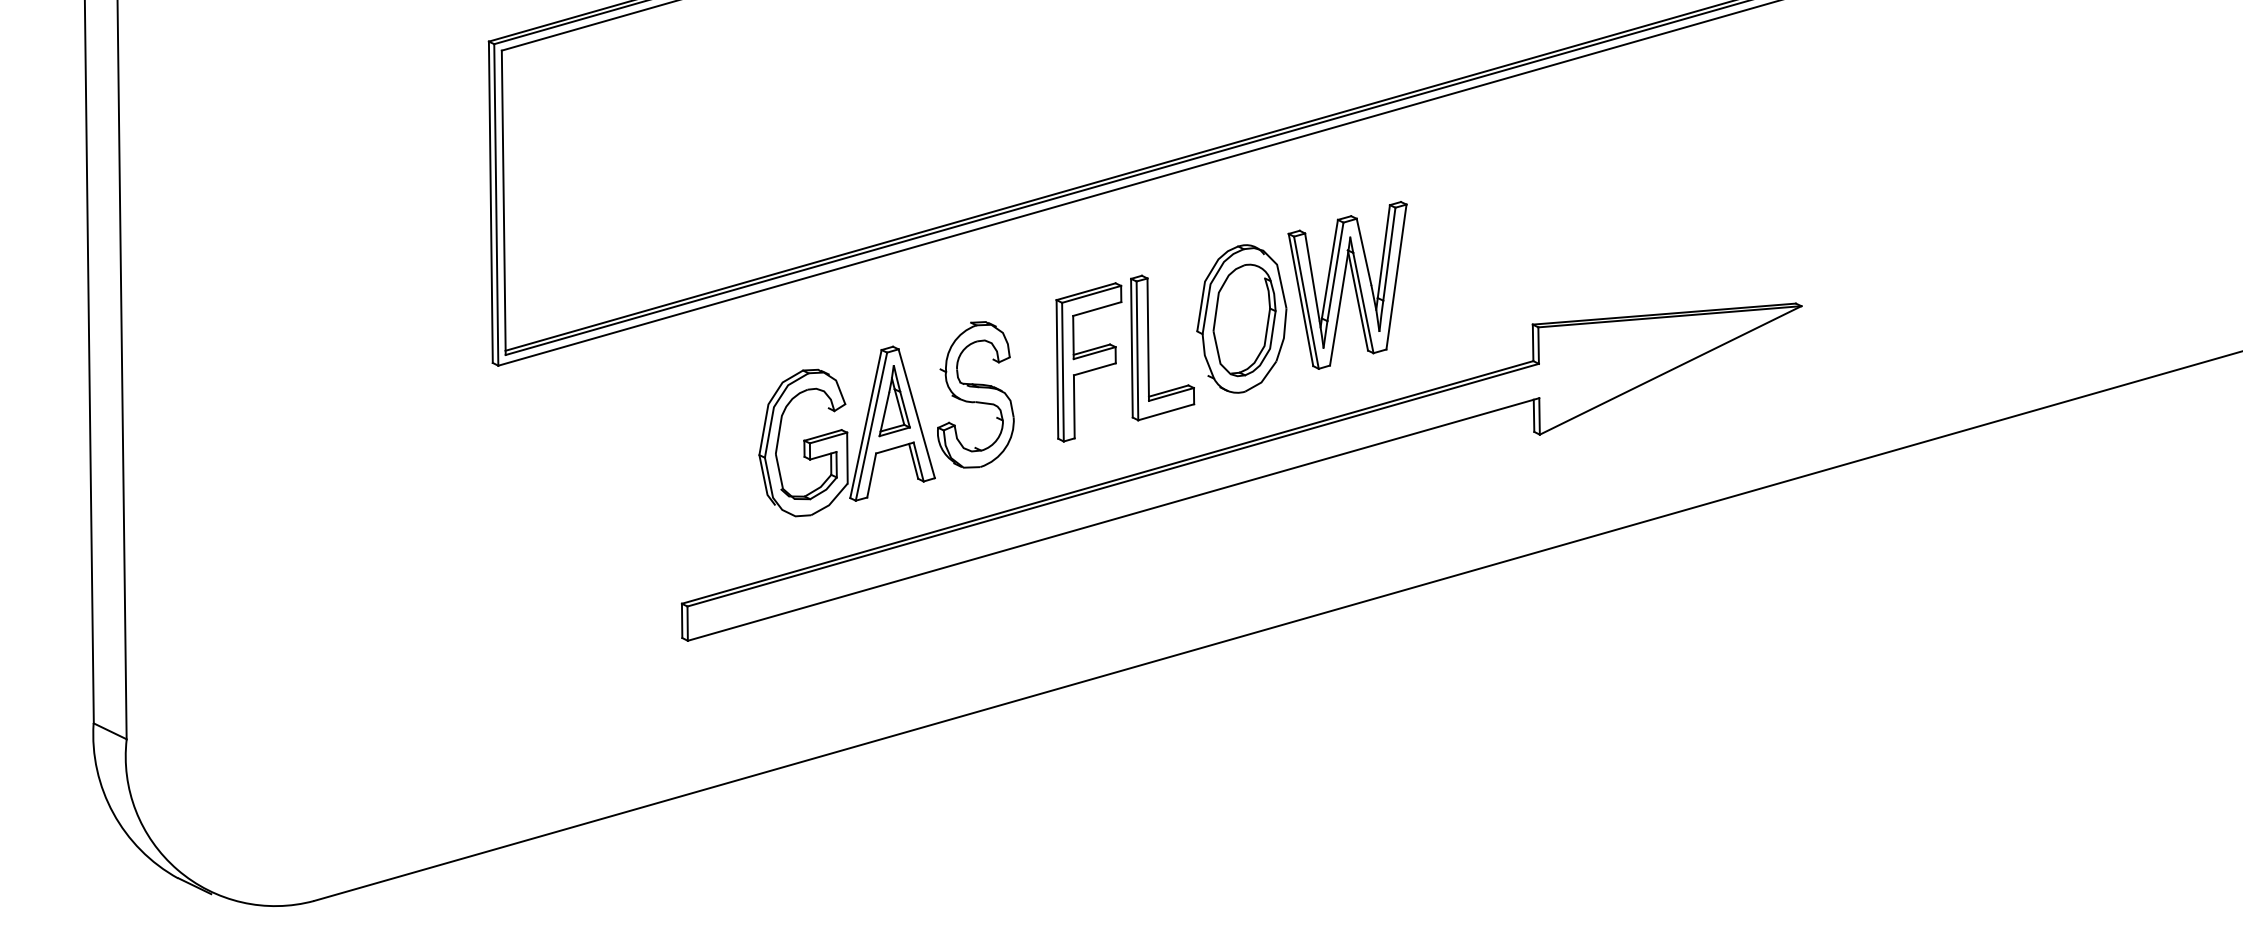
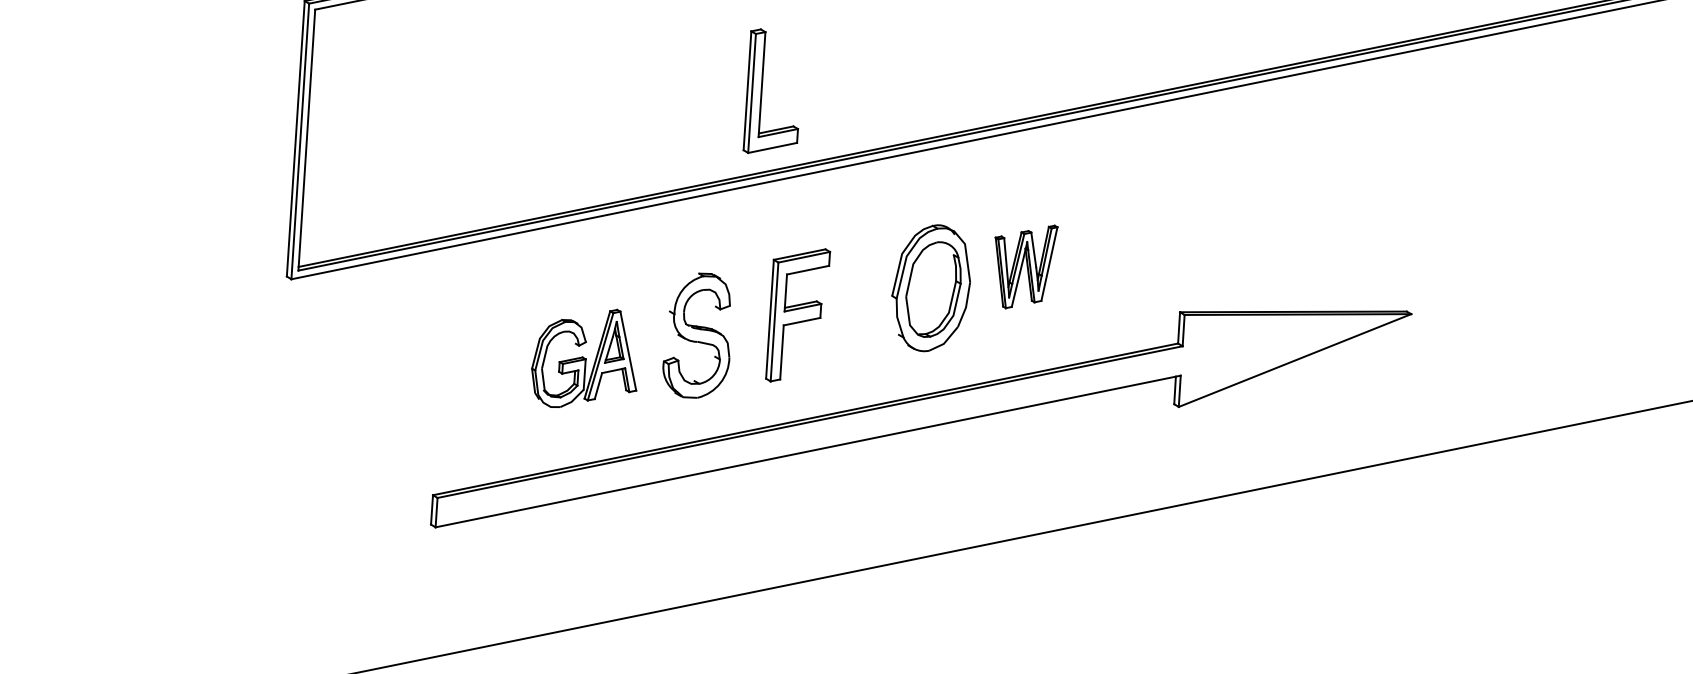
part: (1347, 285) -> (1023, 266), size x0.6
part: (1149, 347) -> (762, 91), moved
part: (846, 431) -> (585, 358), size x0.7

